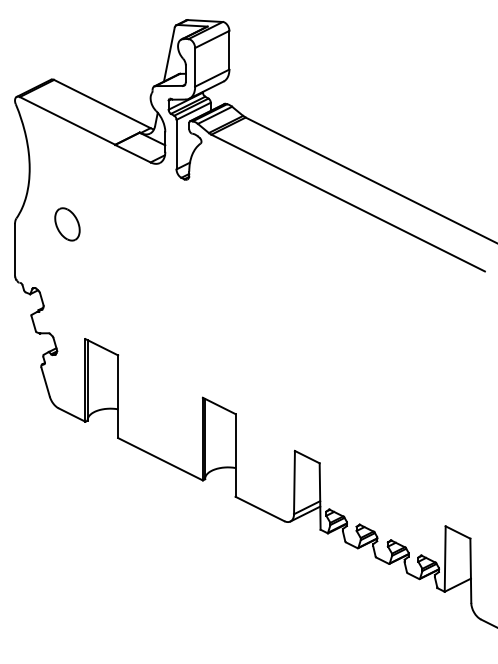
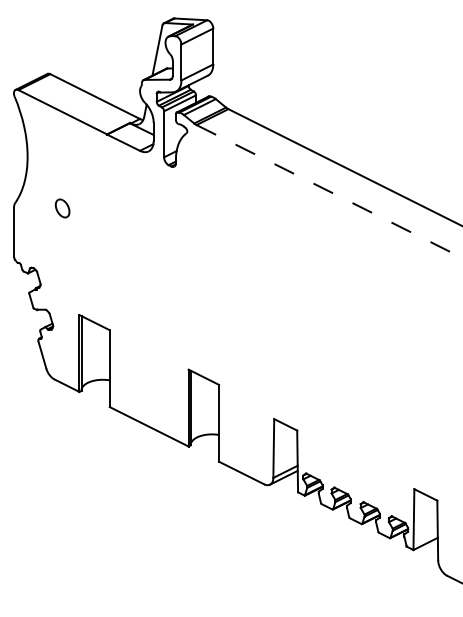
line: (349, 202) -> (324, 188), solid -> dashed
part: (67, 224) -> (62, 208), size x0.6

